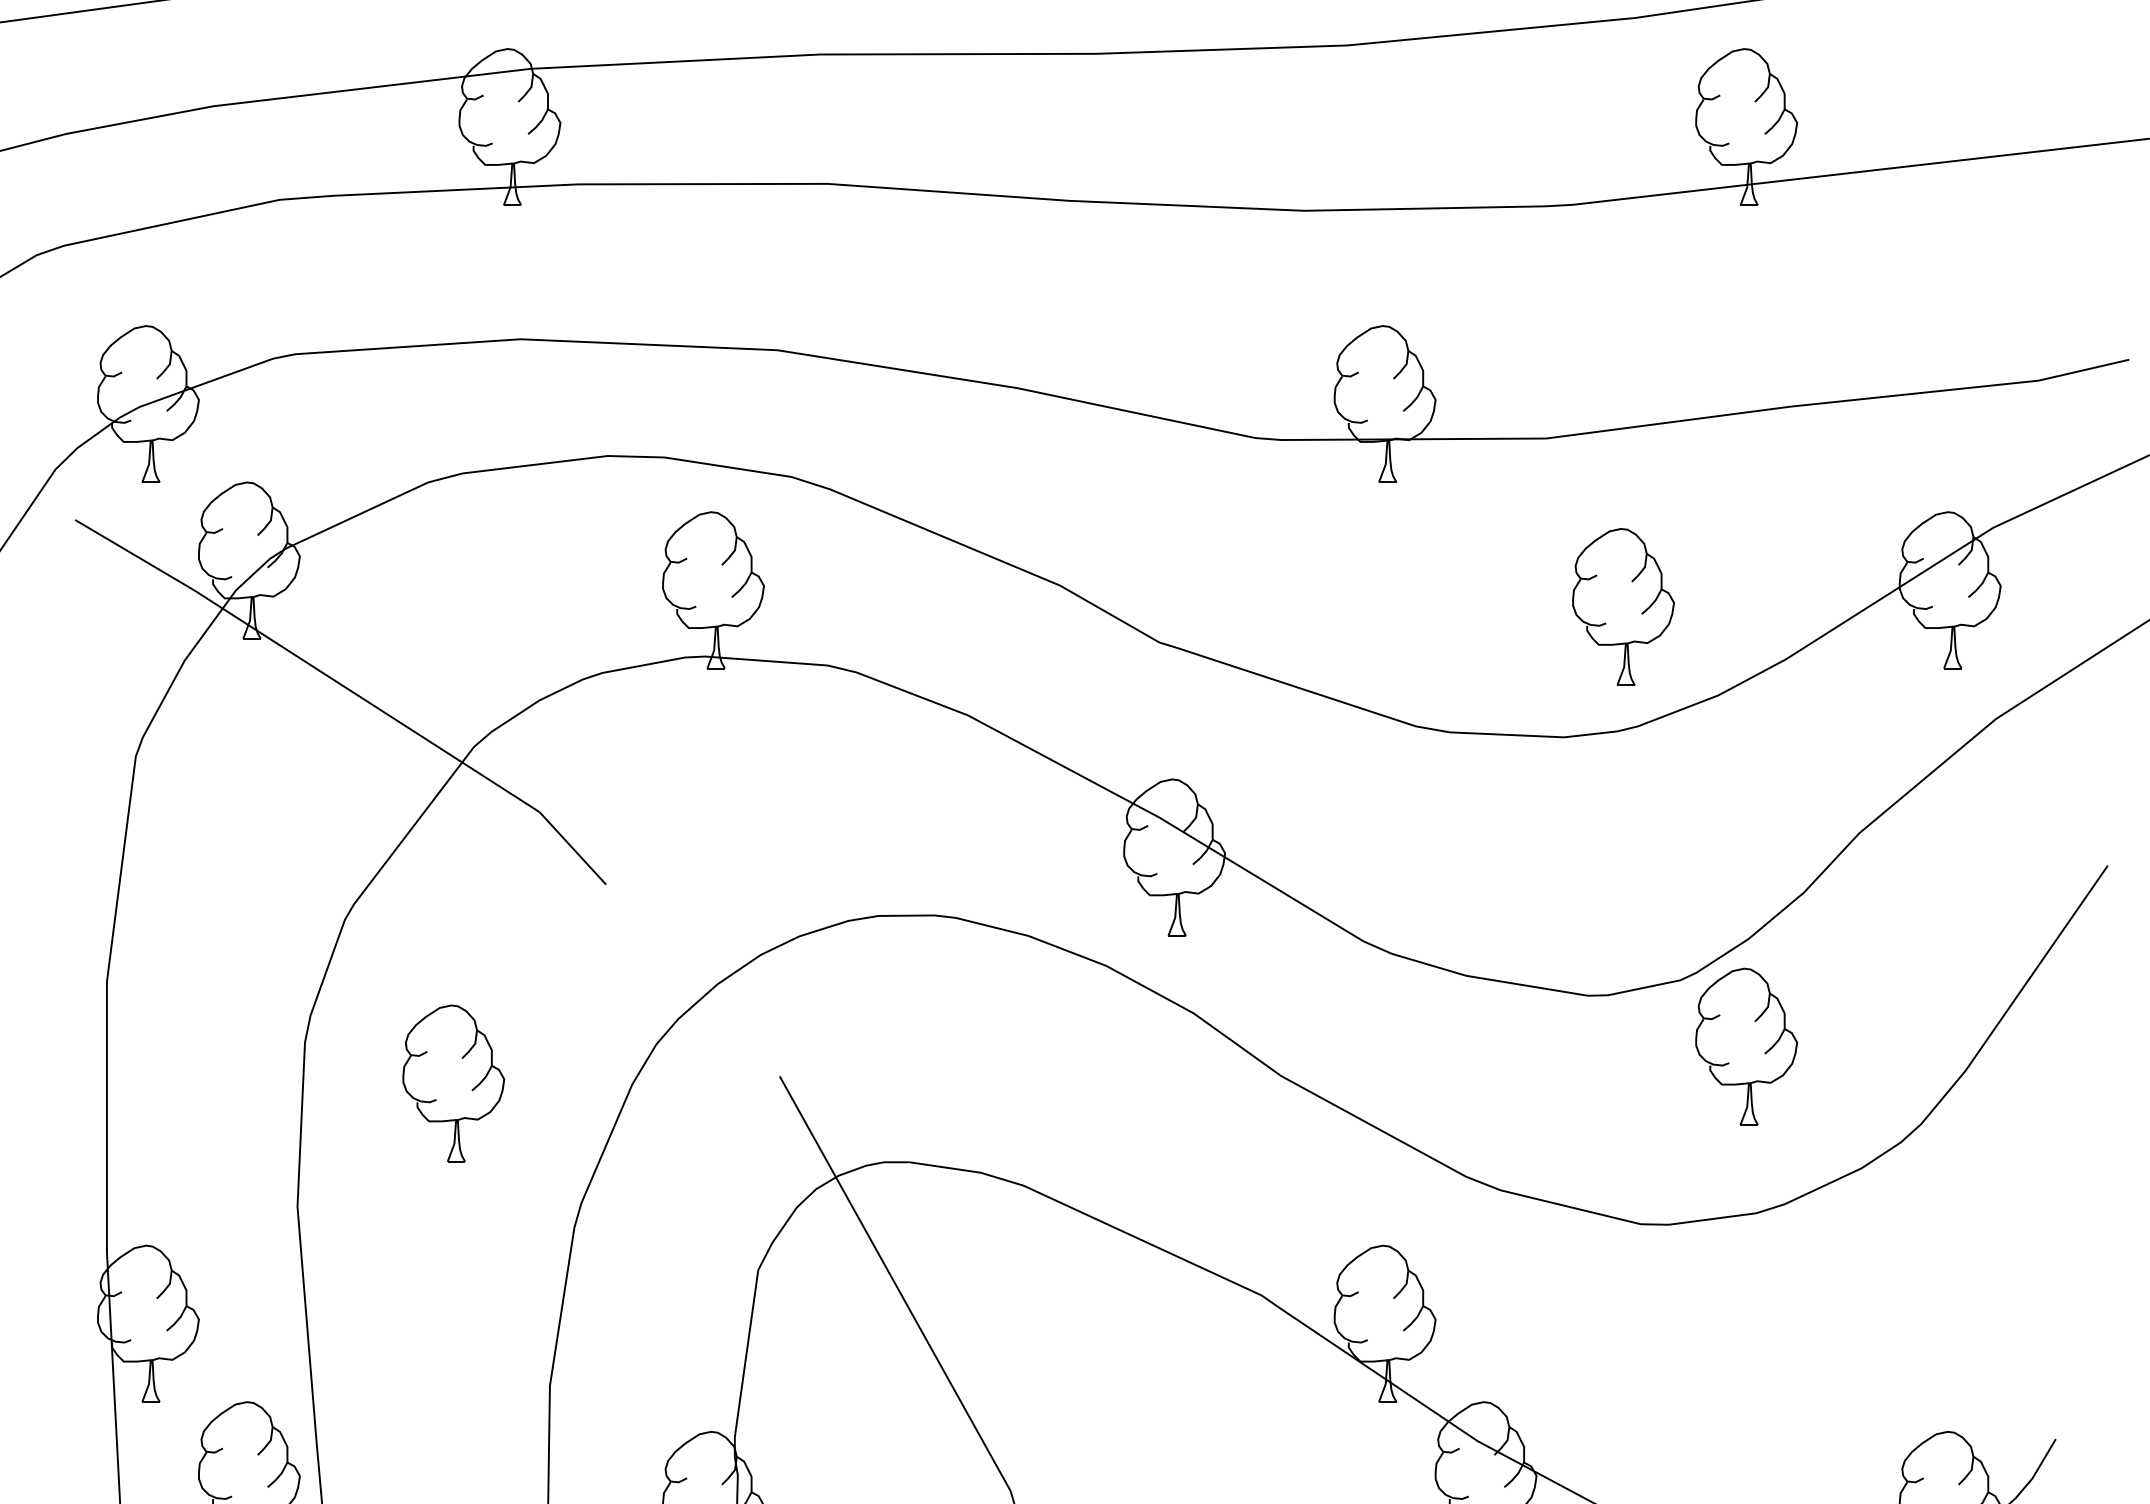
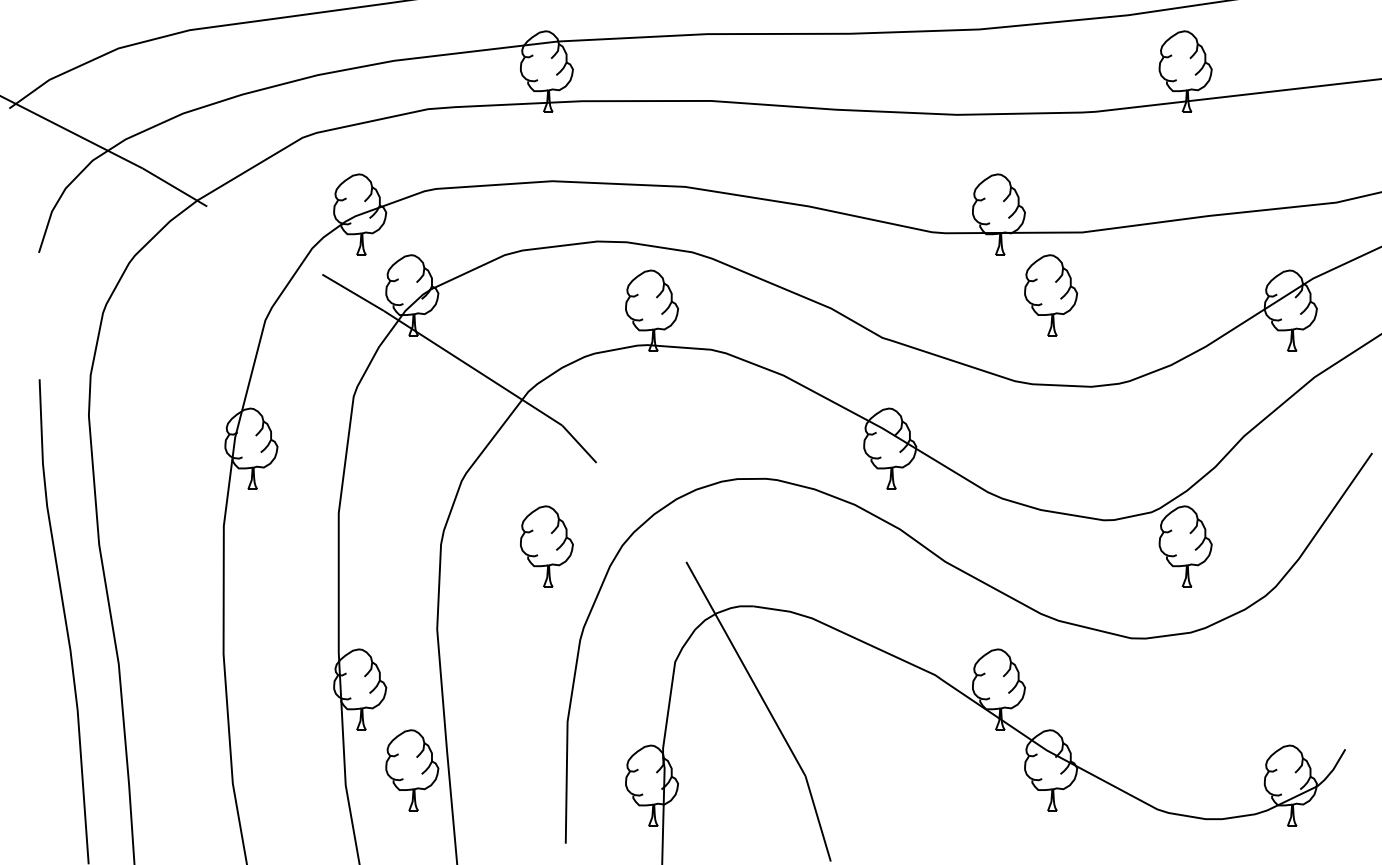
part: (1624, 606) -> (1051, 295), moved
part: (452, 1083) -> (546, 546), moved

